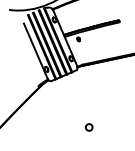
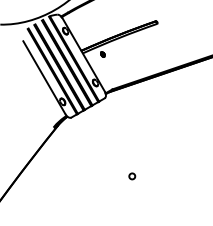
circle: (89, 127) -> (132, 176), size x0.62

